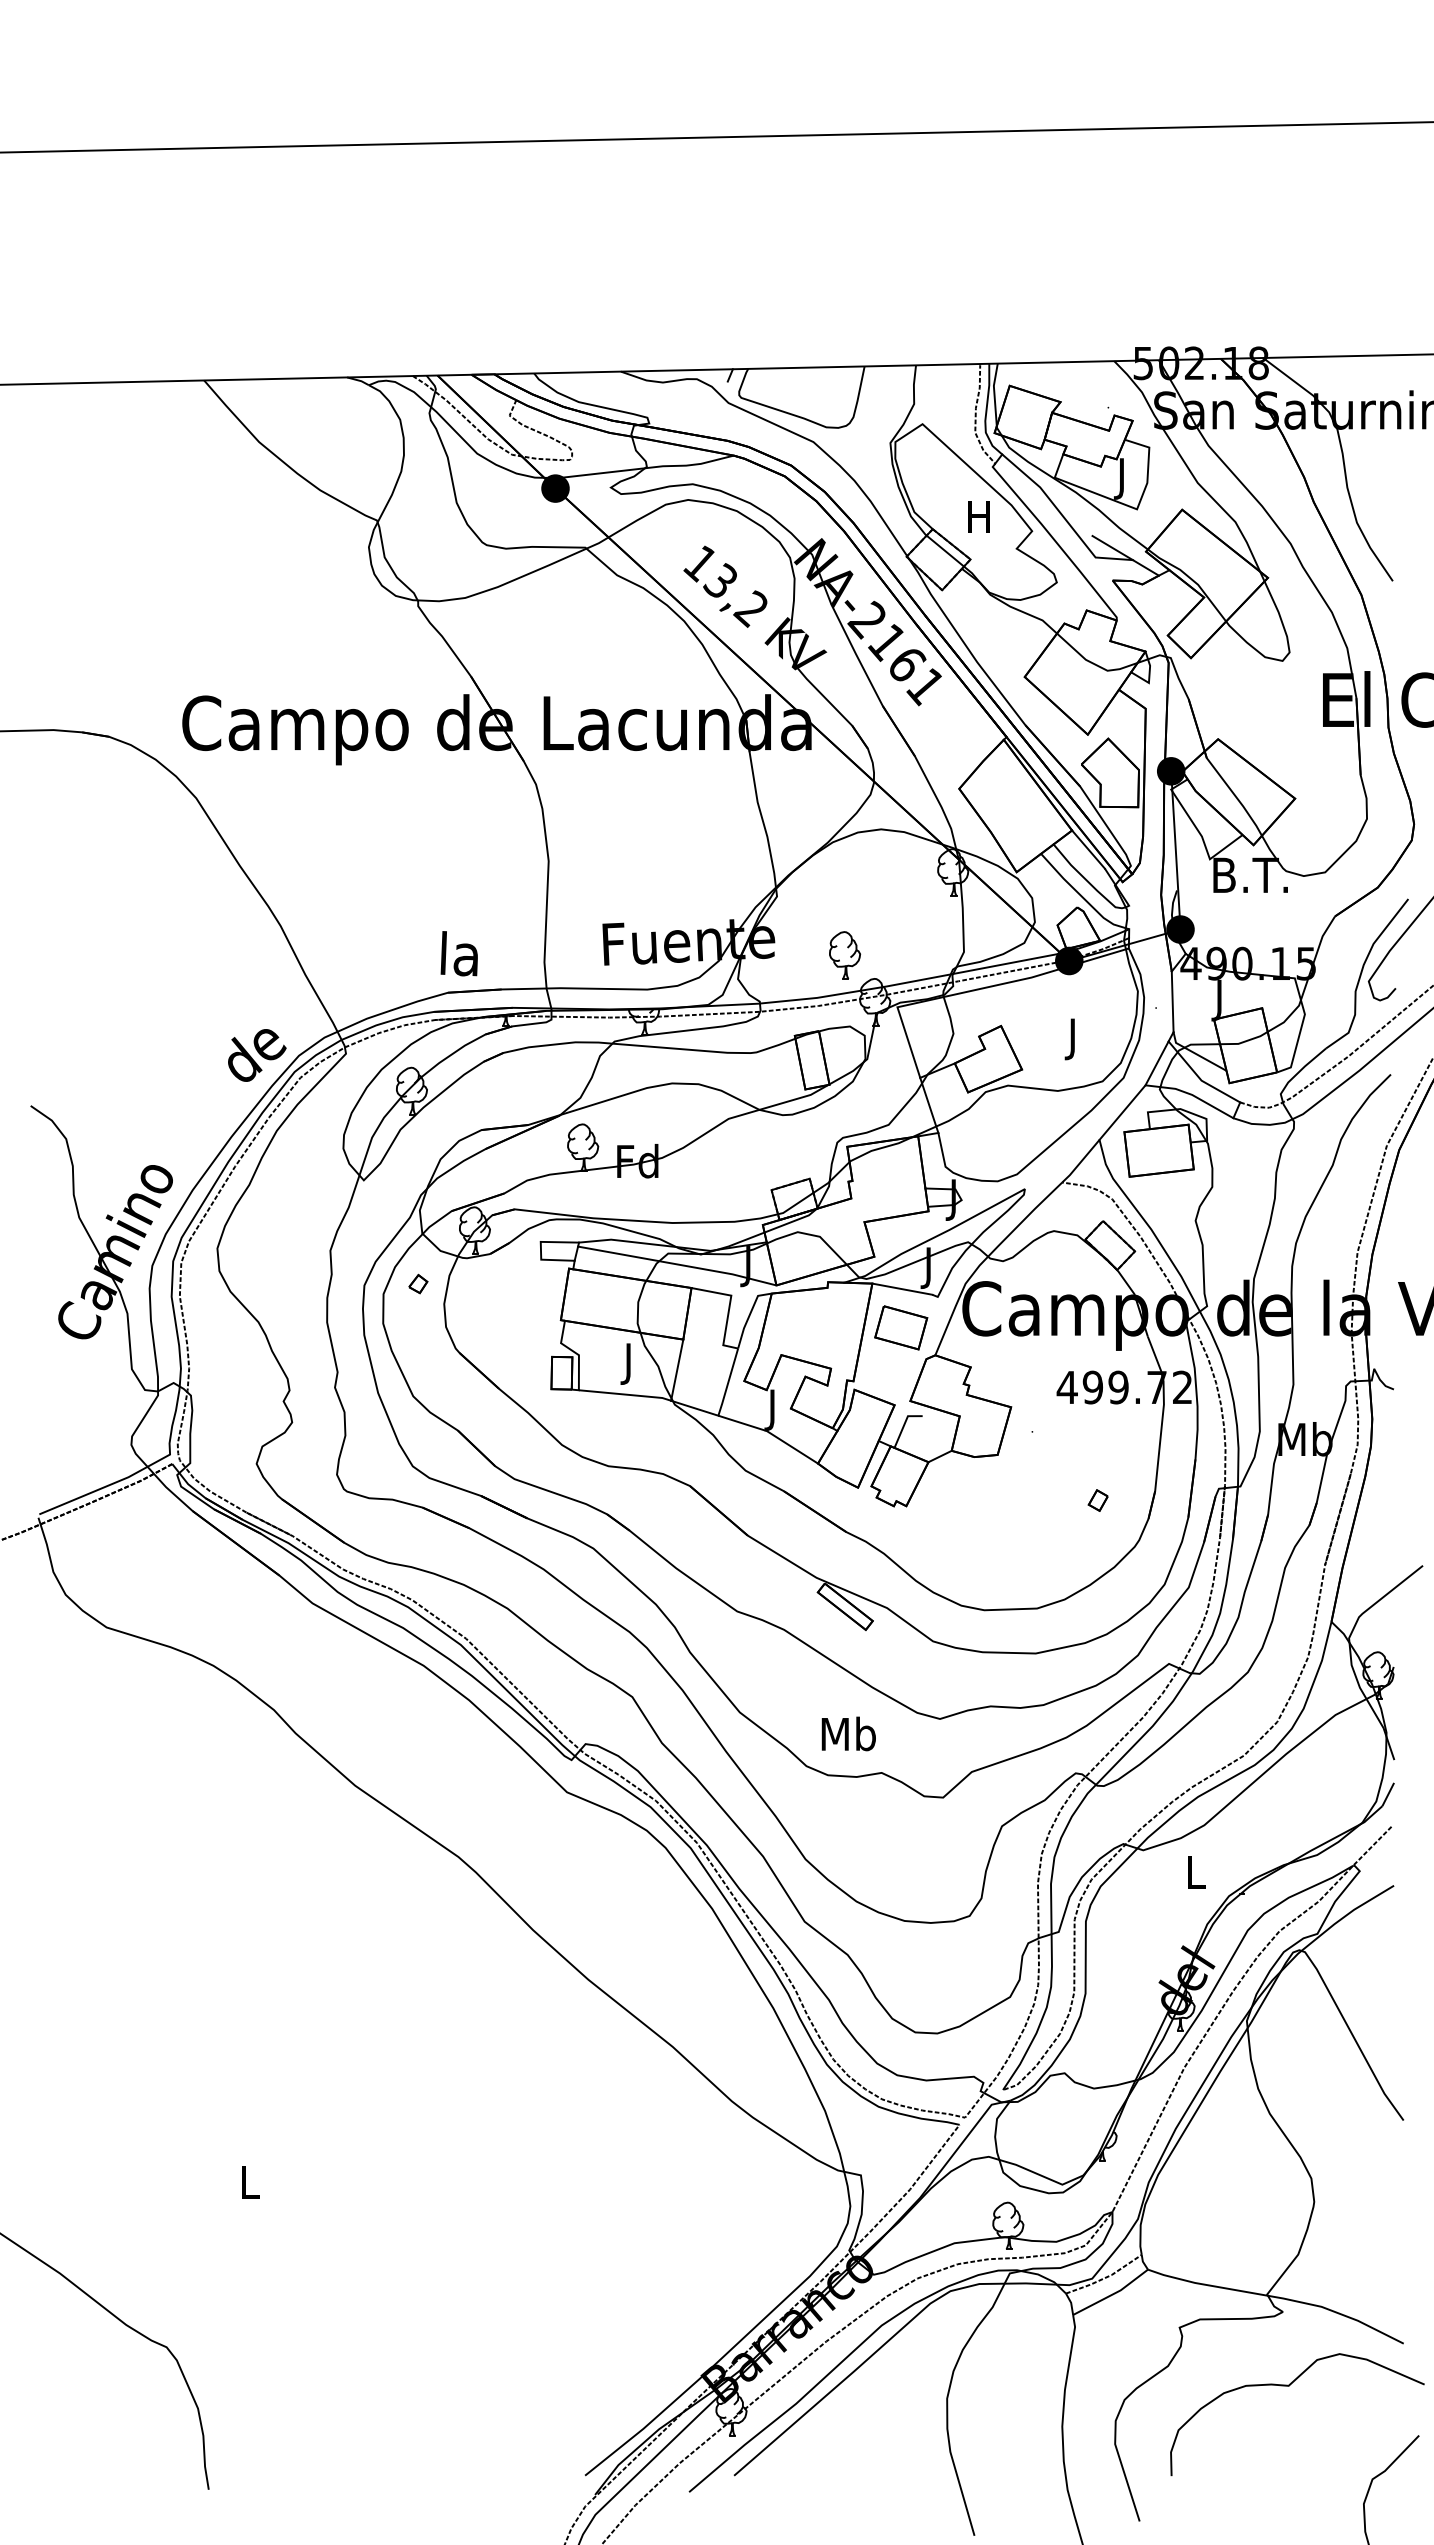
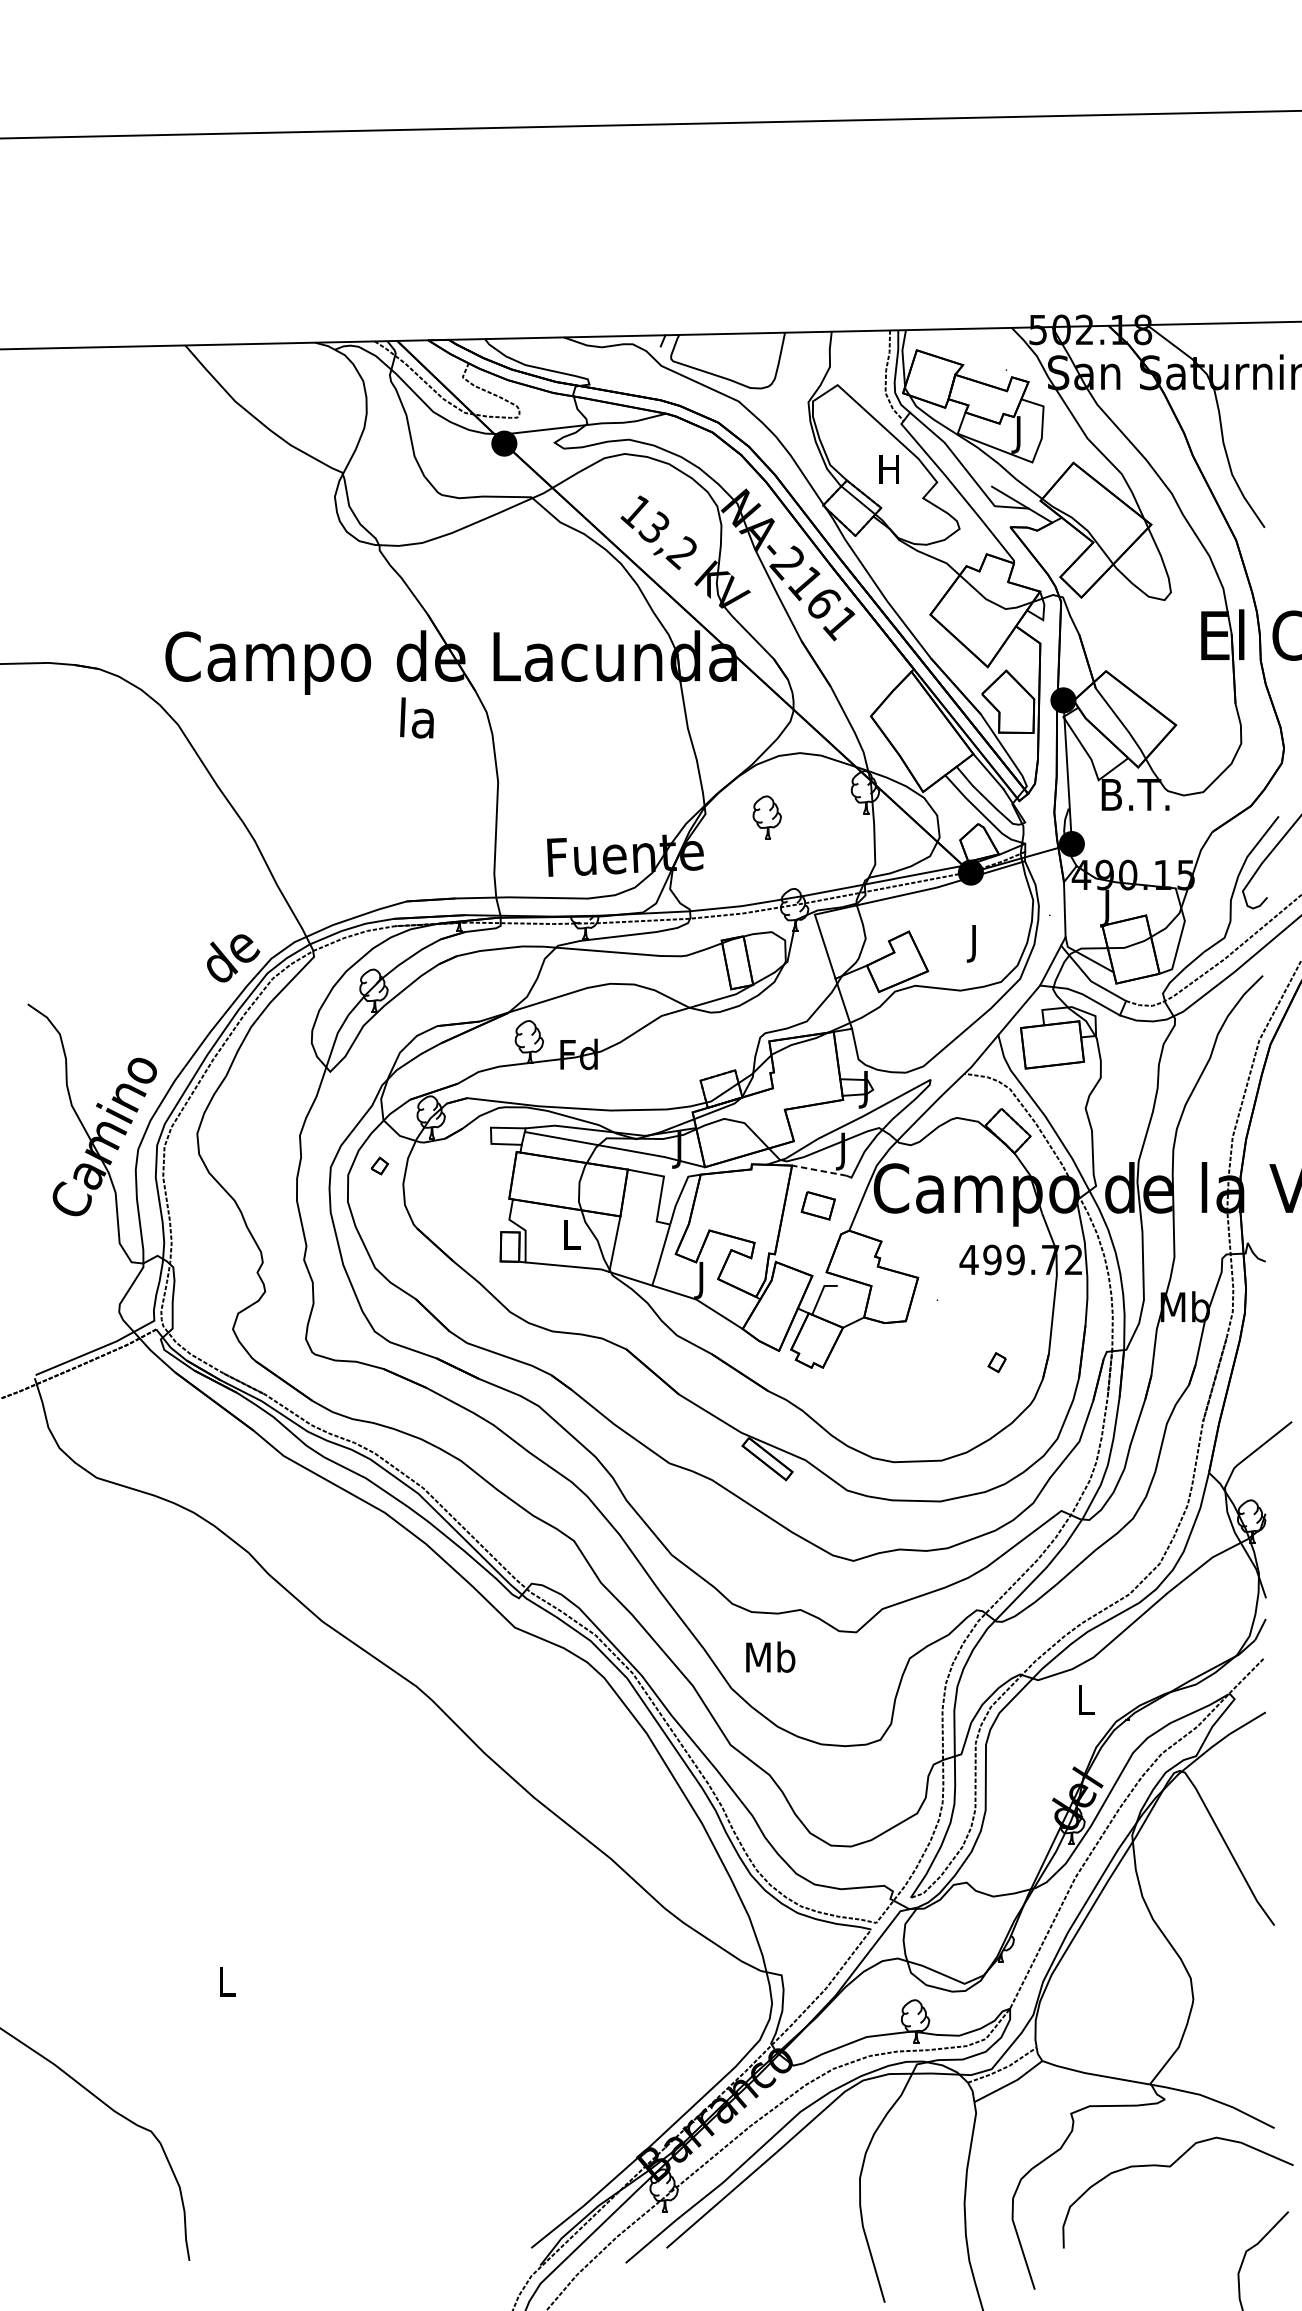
text: (458, 953) -> (416, 717), moved
part: (845, 955) -> (767, 817), moved
line: (901, 1289) -> (818, 1170), solid -> dashed
part: (901, 1327) -> (818, 1205), size x0.7
text: (629, 1363) -> (571, 1238), J -> L
text: (848, 1733) -> (770, 1656), moved

